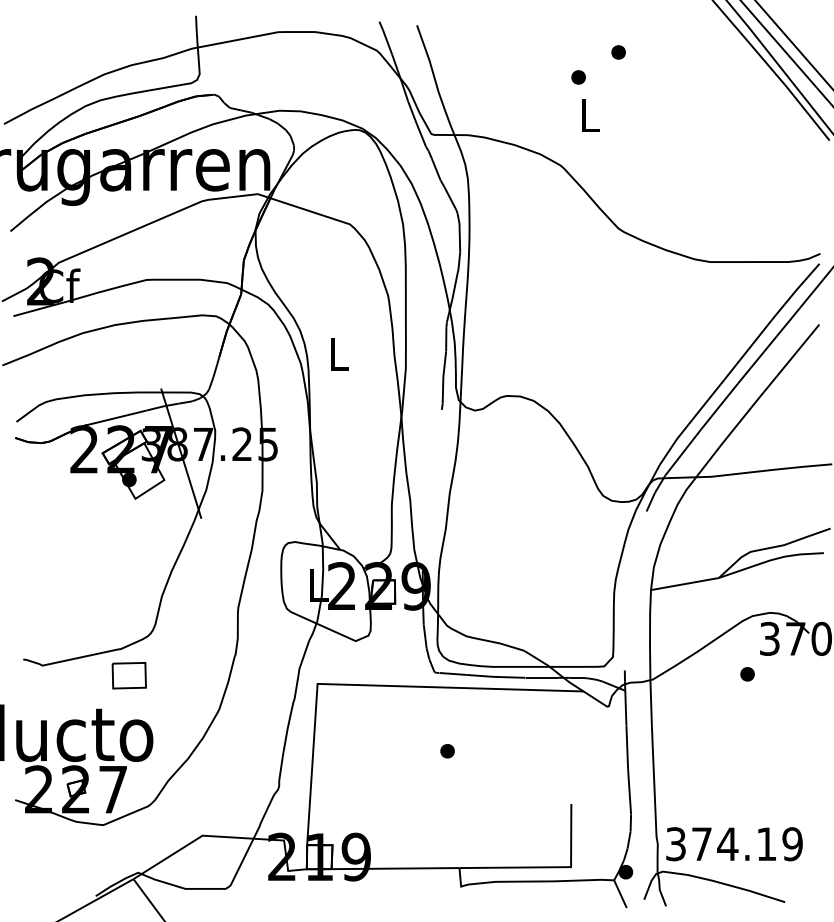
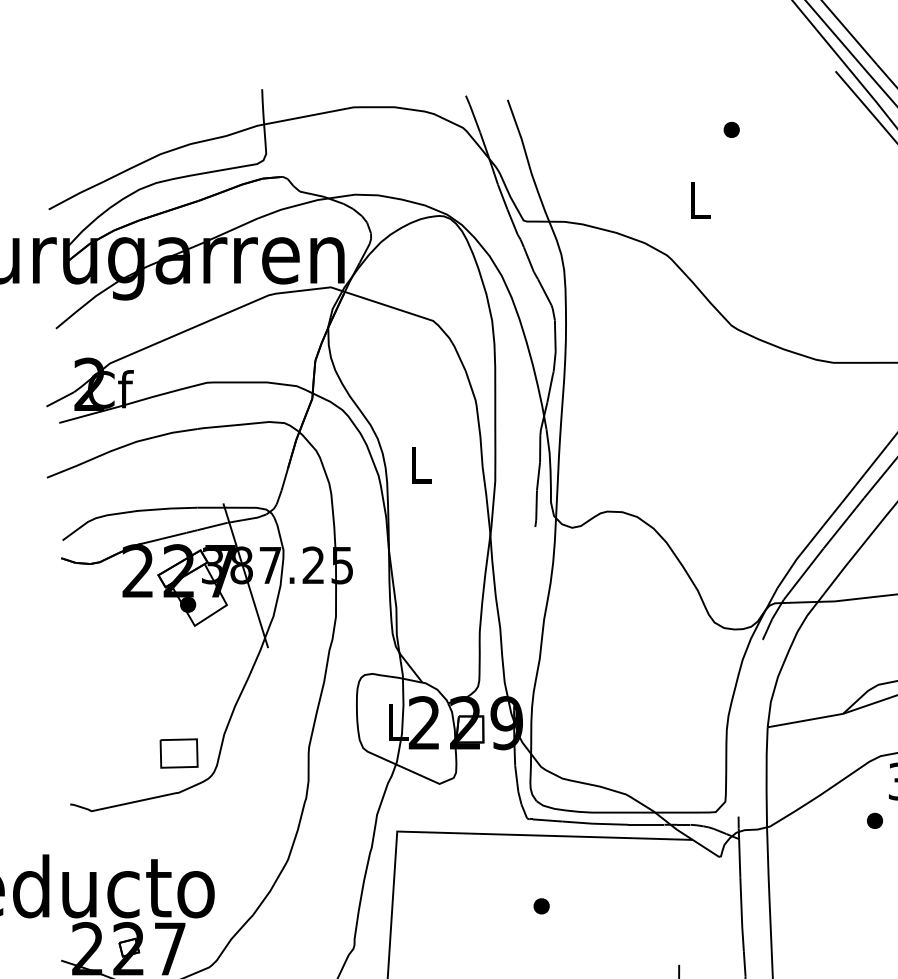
part: (578, 77) -> (687, 157), removed
part: (128, 675) -> (178, 753), moved

